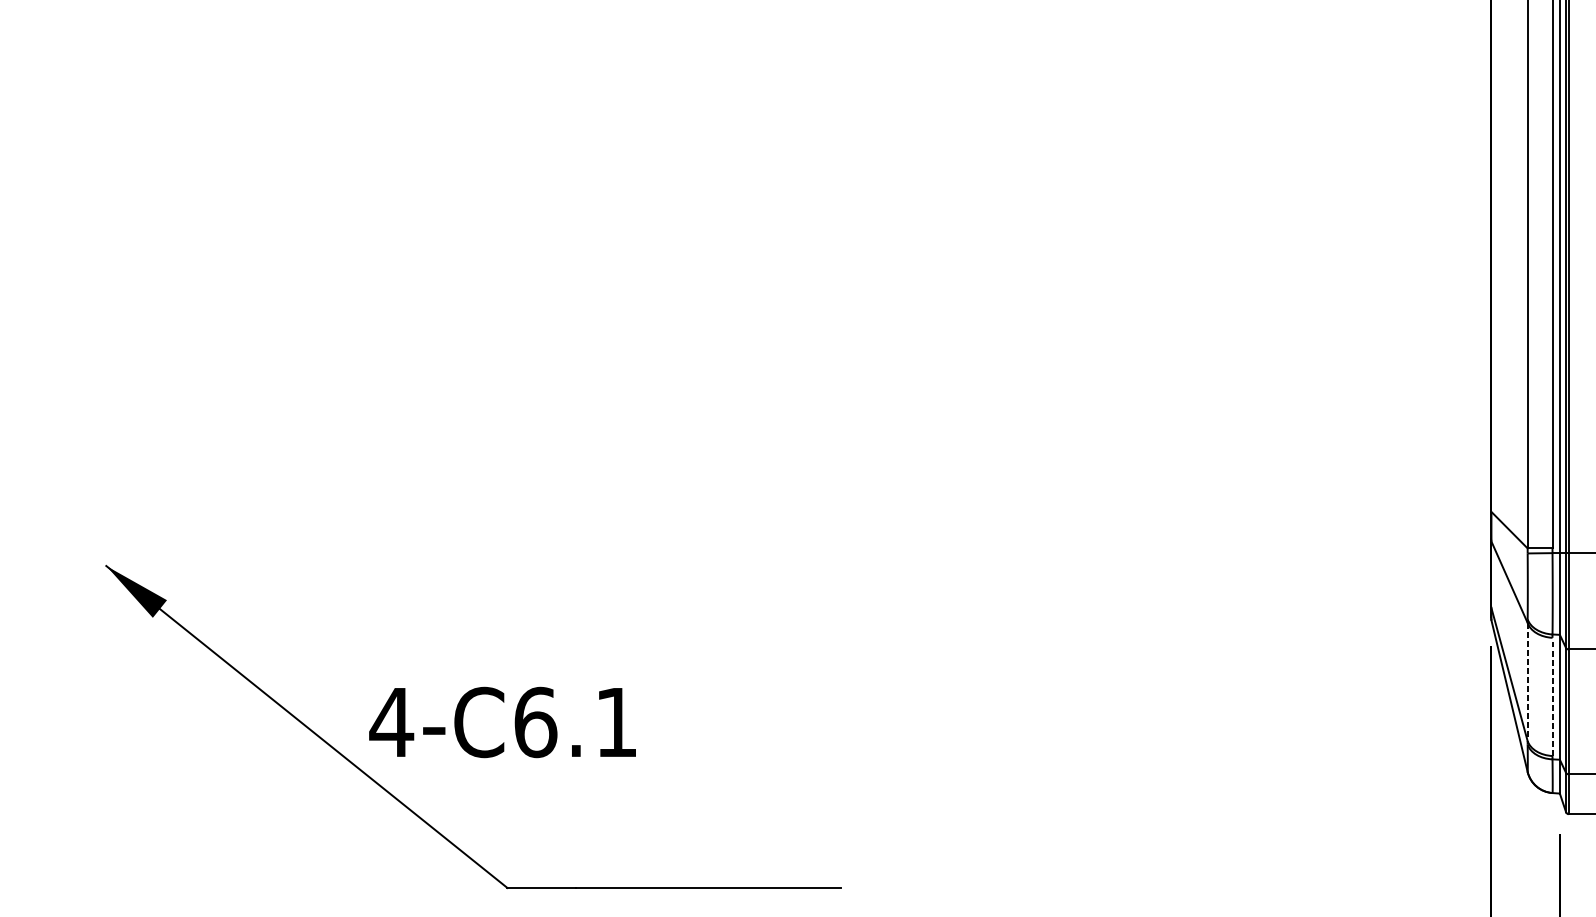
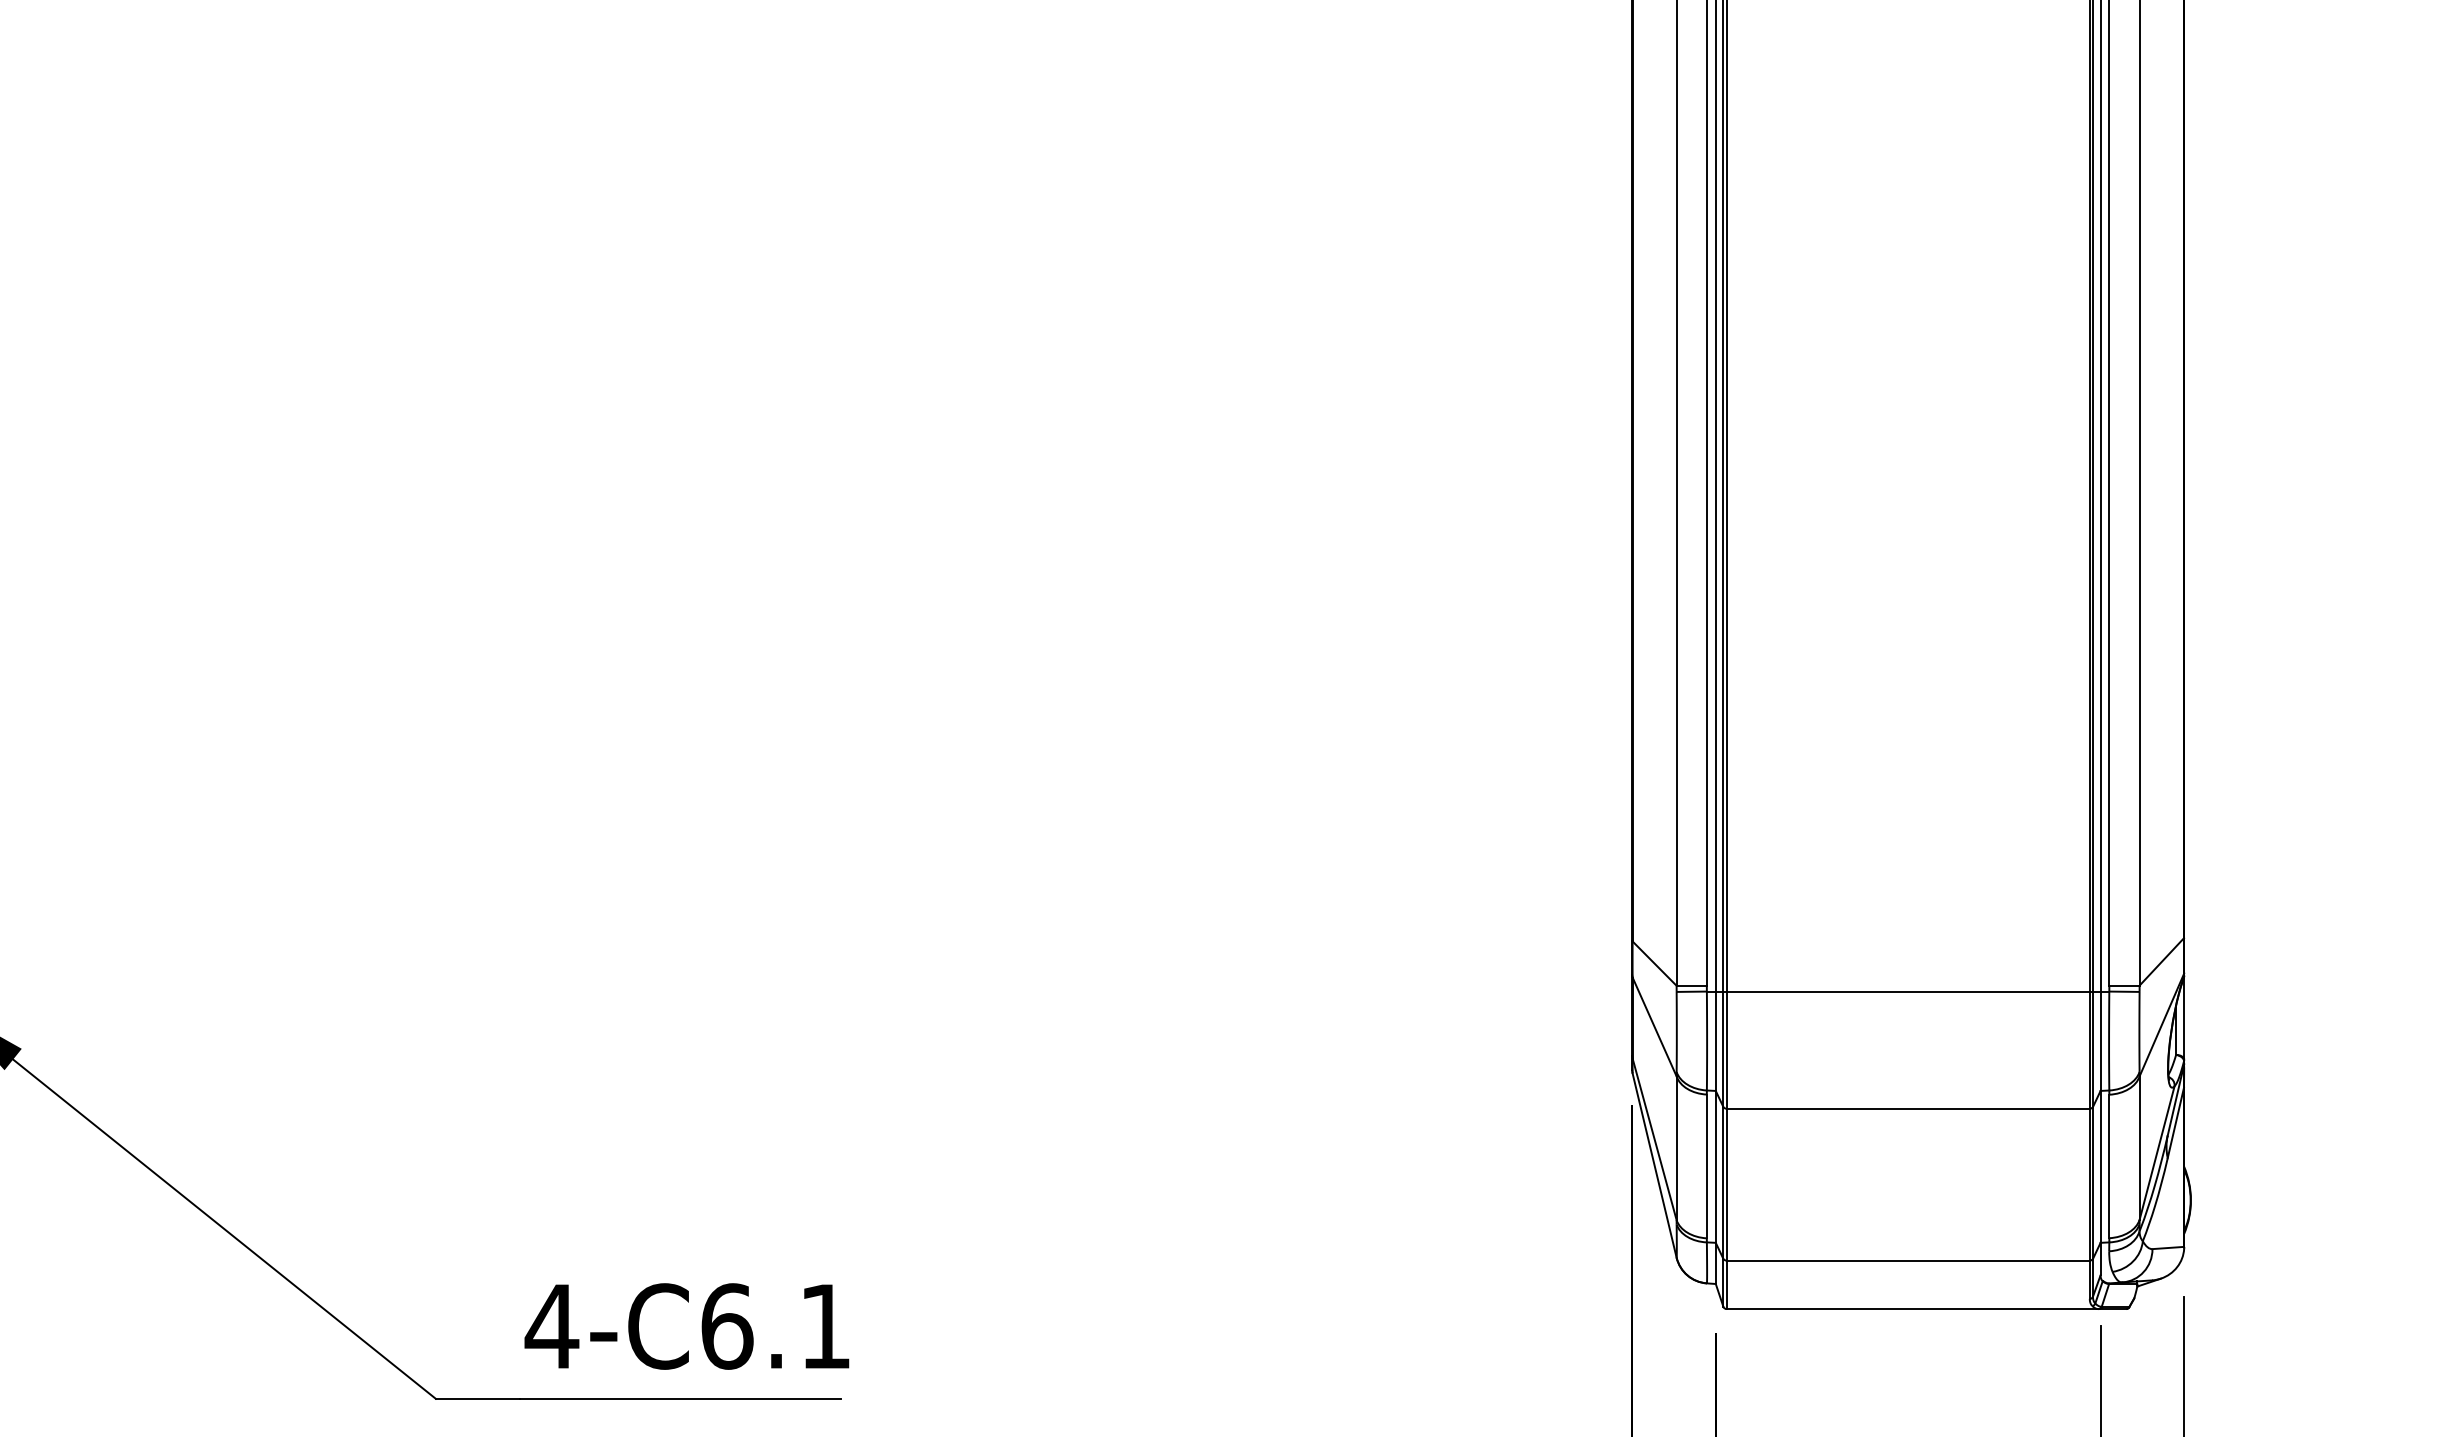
line: (1527, 682) -> (1676, 1148), dashed -> solid
line: (1552, 696) -> (1706, 1166), dashed -> solid
text: (502, 722) -> (686, 1326), moved

